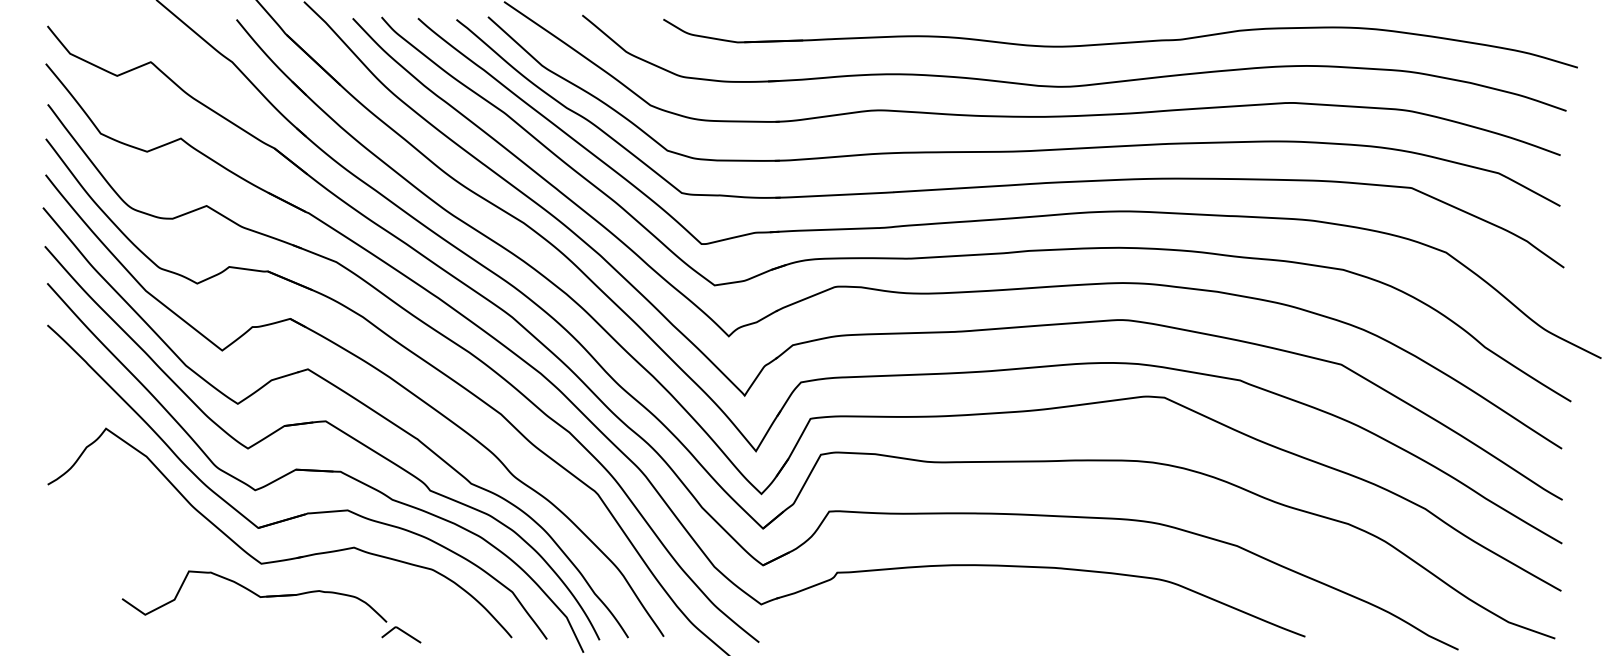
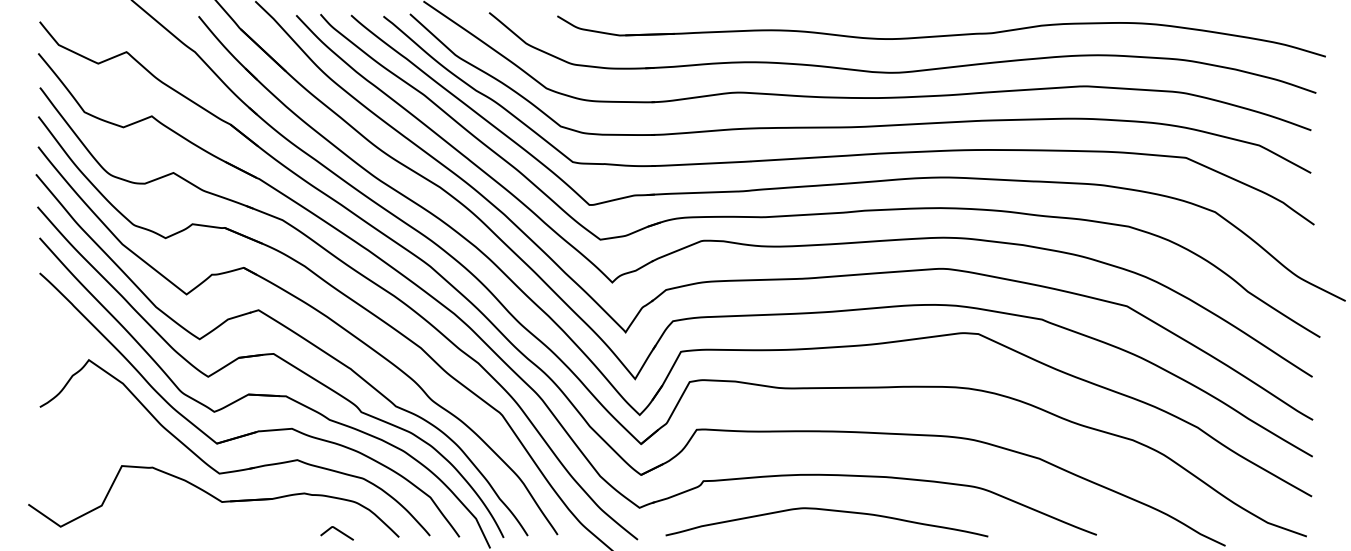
part: (254, 596) -> (213, 501), size x1.67
curve: (987, 608) -> (829, 511), added

